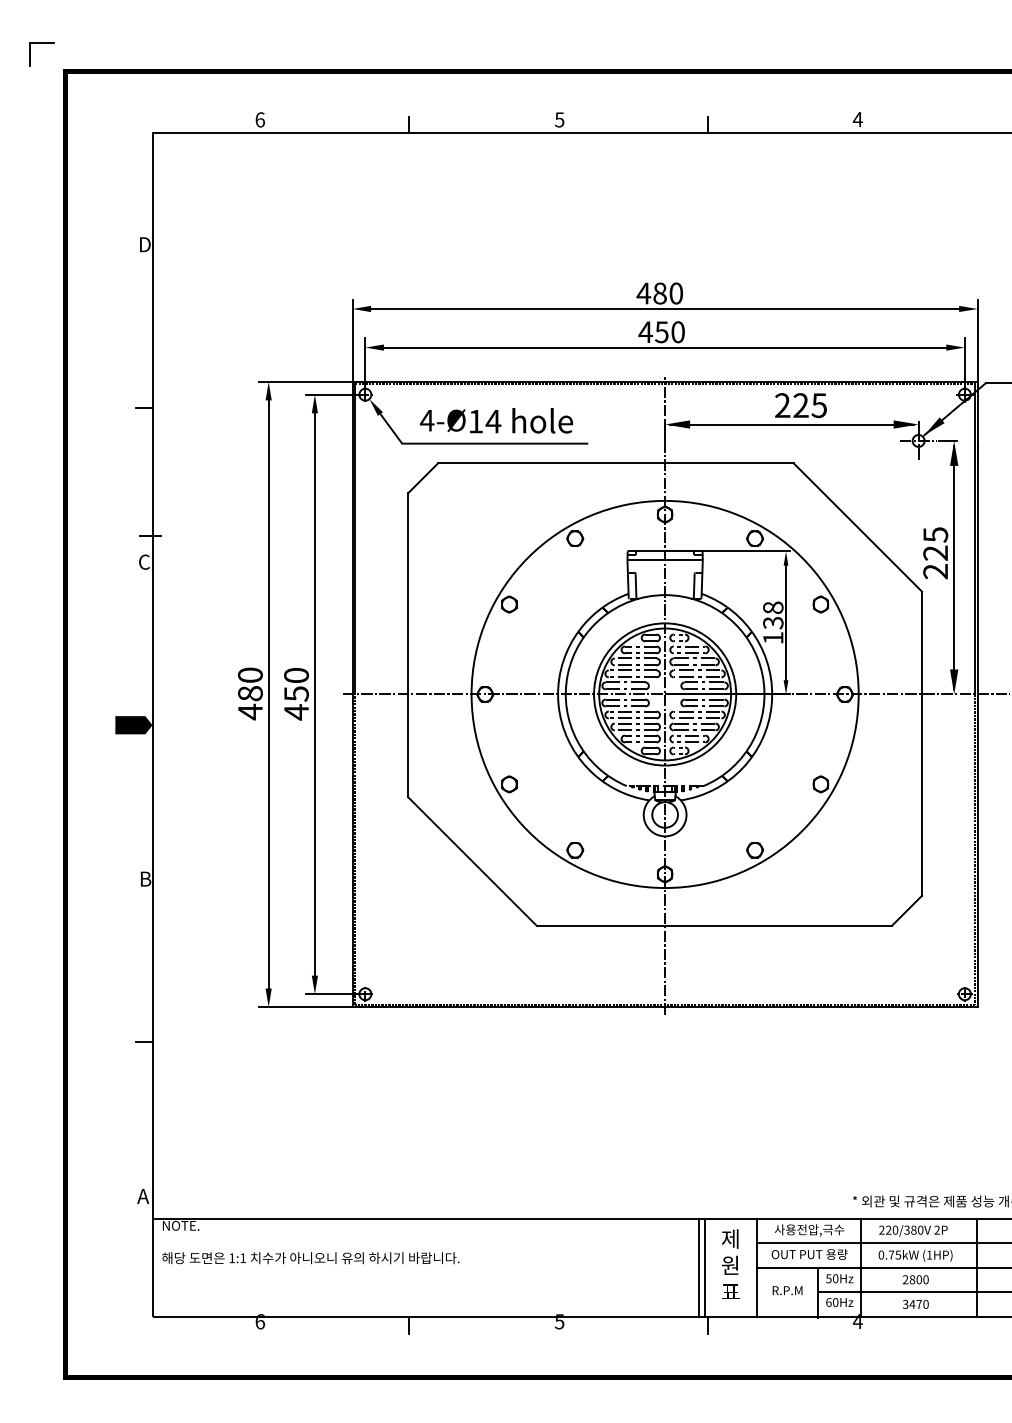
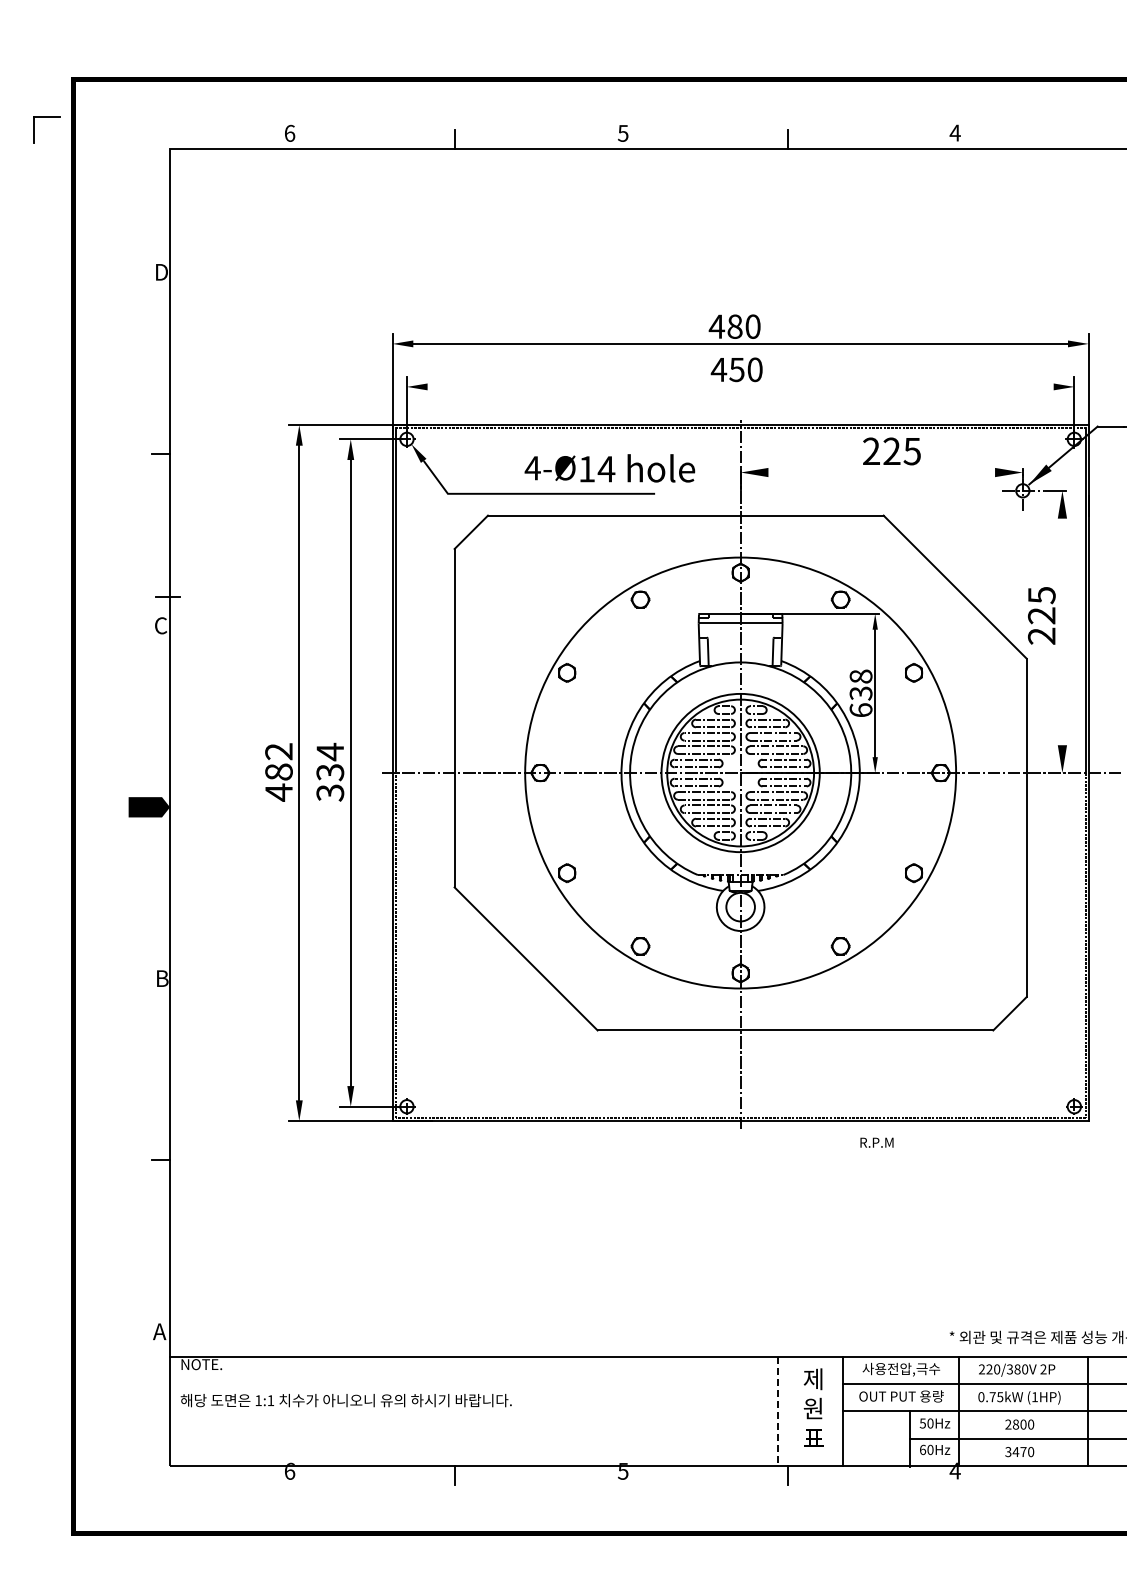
part: (41, 43) -> (46, 117), moved
line: (664, 347) -> (740, 386), removed
text: (496, 420) -> (609, 468), moved
line: (791, 424) -> (881, 472), removed
line: (954, 567) -> (1062, 631), removed
text: (772, 637) -> (860, 709), 138 -> 638
text: (249, 675) -> (278, 751), 480 -> 482
text: (296, 693) -> (330, 772), 450 -> 334
line: (699, 1267) -> (778, 1411), solid -> dashed
line: (704, 1267) -> (784, 1411), removed
text: (787, 1290) -> (876, 1142), moved

